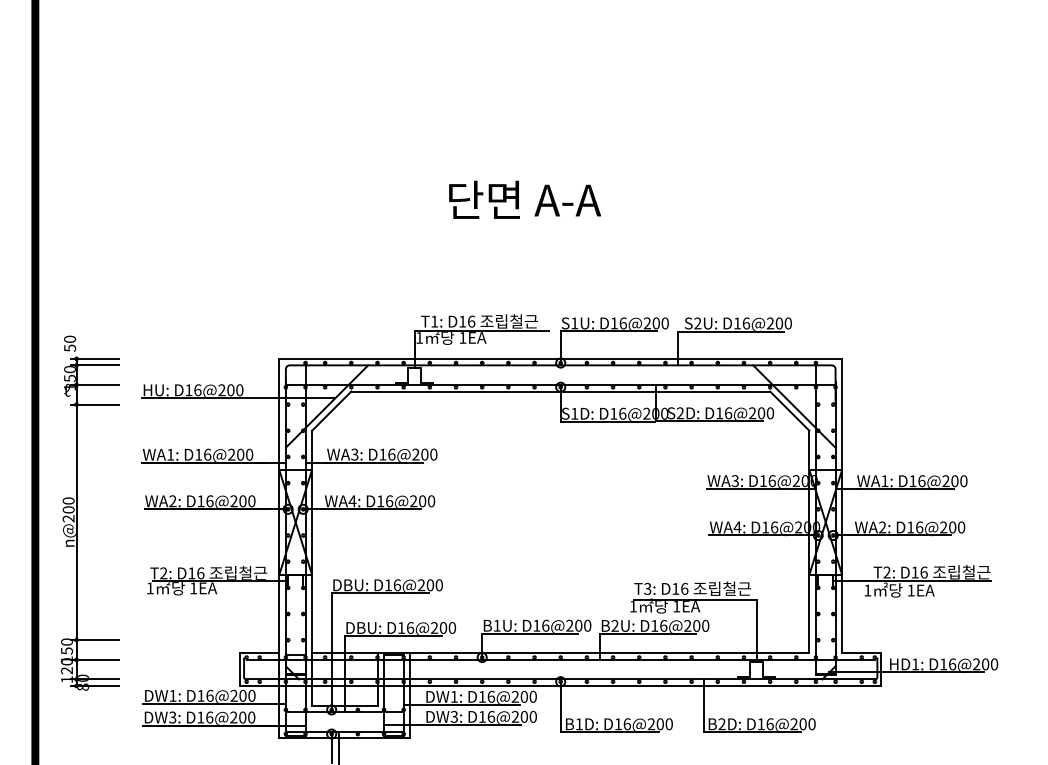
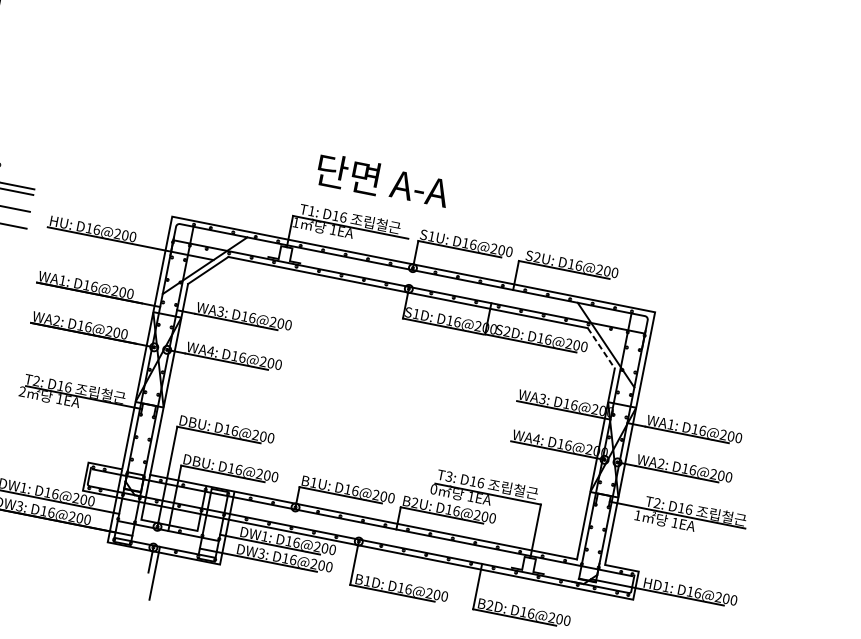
text: (525, 199) -> (383, 180), moved
line: (789, 411) -> (601, 348), solid -> dashed
text: (149, 588) -> (21, 391), 1 -> 2
text: (632, 606) -> (433, 489), 1 -> 0

